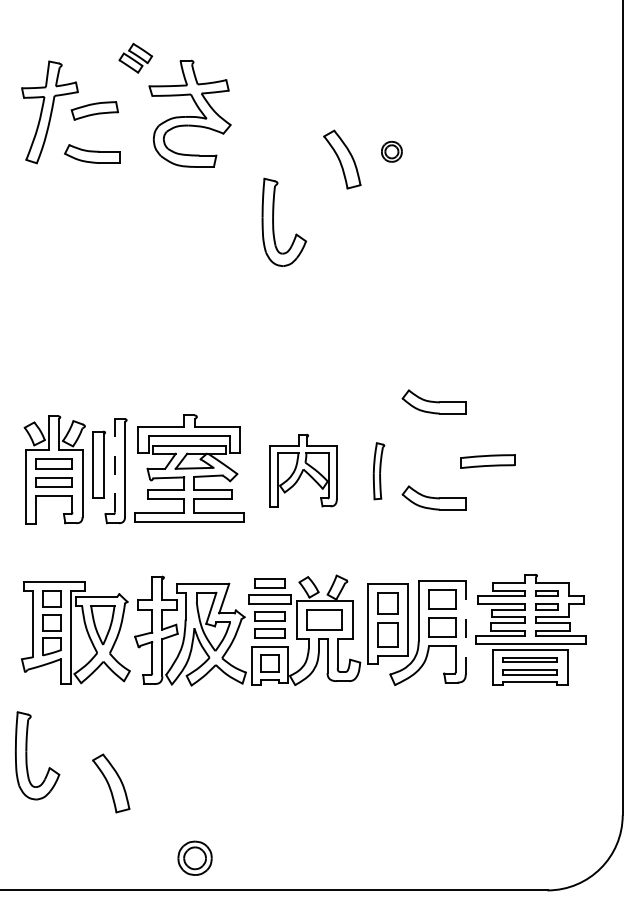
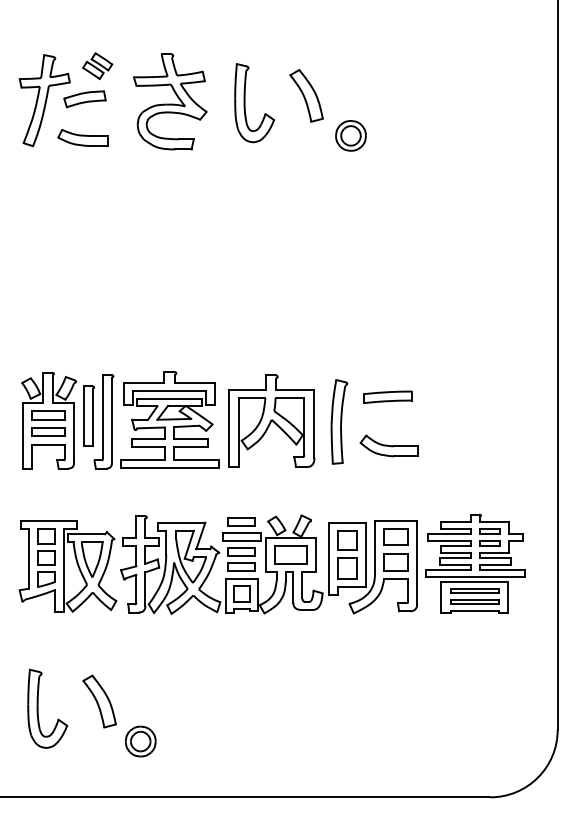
part: (135, 57) -> (97, 65), moved
part: (391, 151) -> (350, 135), size x1.67
part: (342, 159) -> (306, 95), moved
part: (274, 222) -> (245, 103), moved
part: (433, 401) -> (388, 359), removed
part: (487, 460) -> (387, 396), moved
line: (114, 466) -> (102, 417), dashed -> solid
part: (303, 470) -> (271, 421), size x1.43
part: (379, 470) -> (339, 421), size x1.67
line: (466, 628) -> (417, 562), dashed -> solid
part: (27, 755) -> (38, 708), moved
part: (194, 858) -> (140, 741), moved

